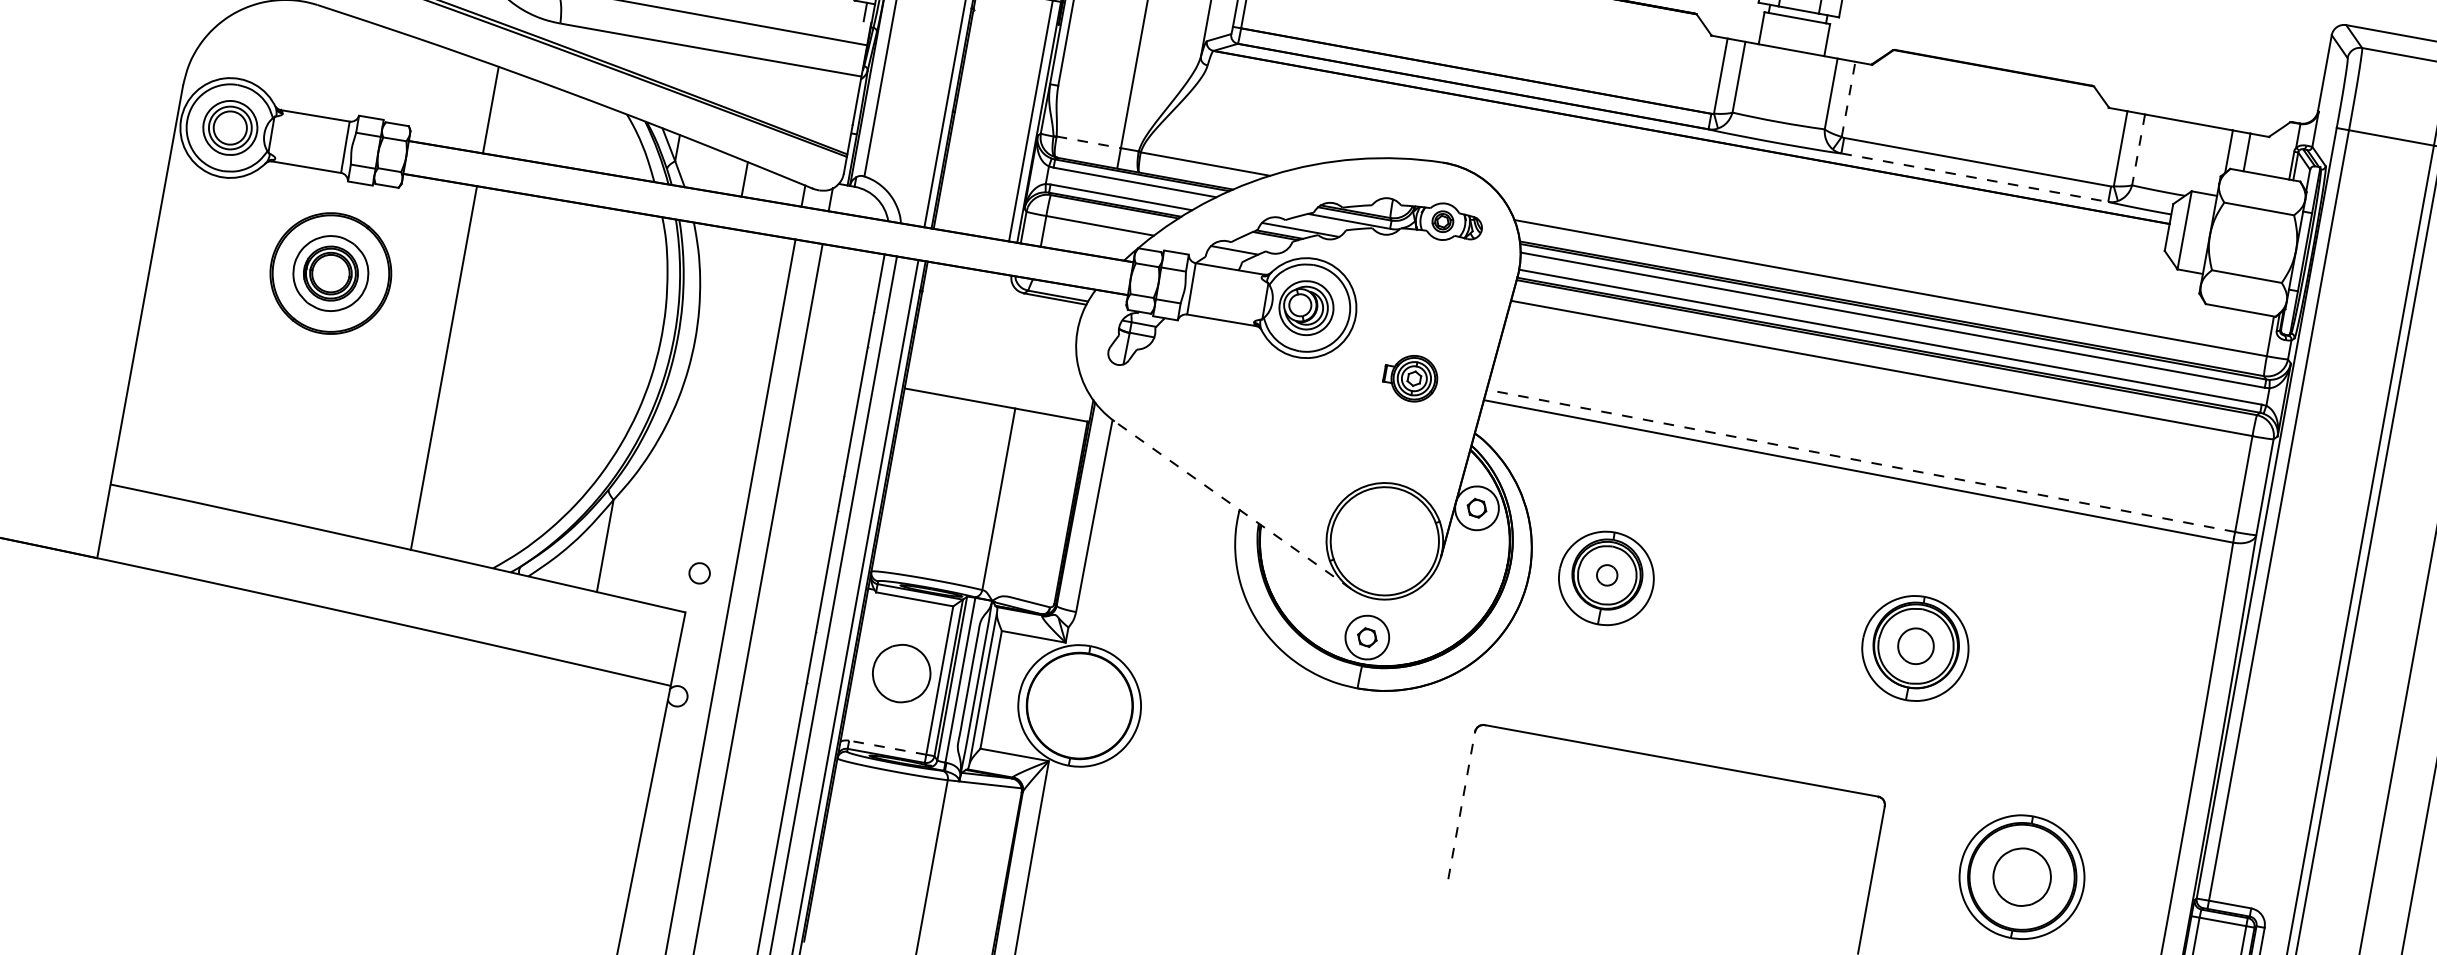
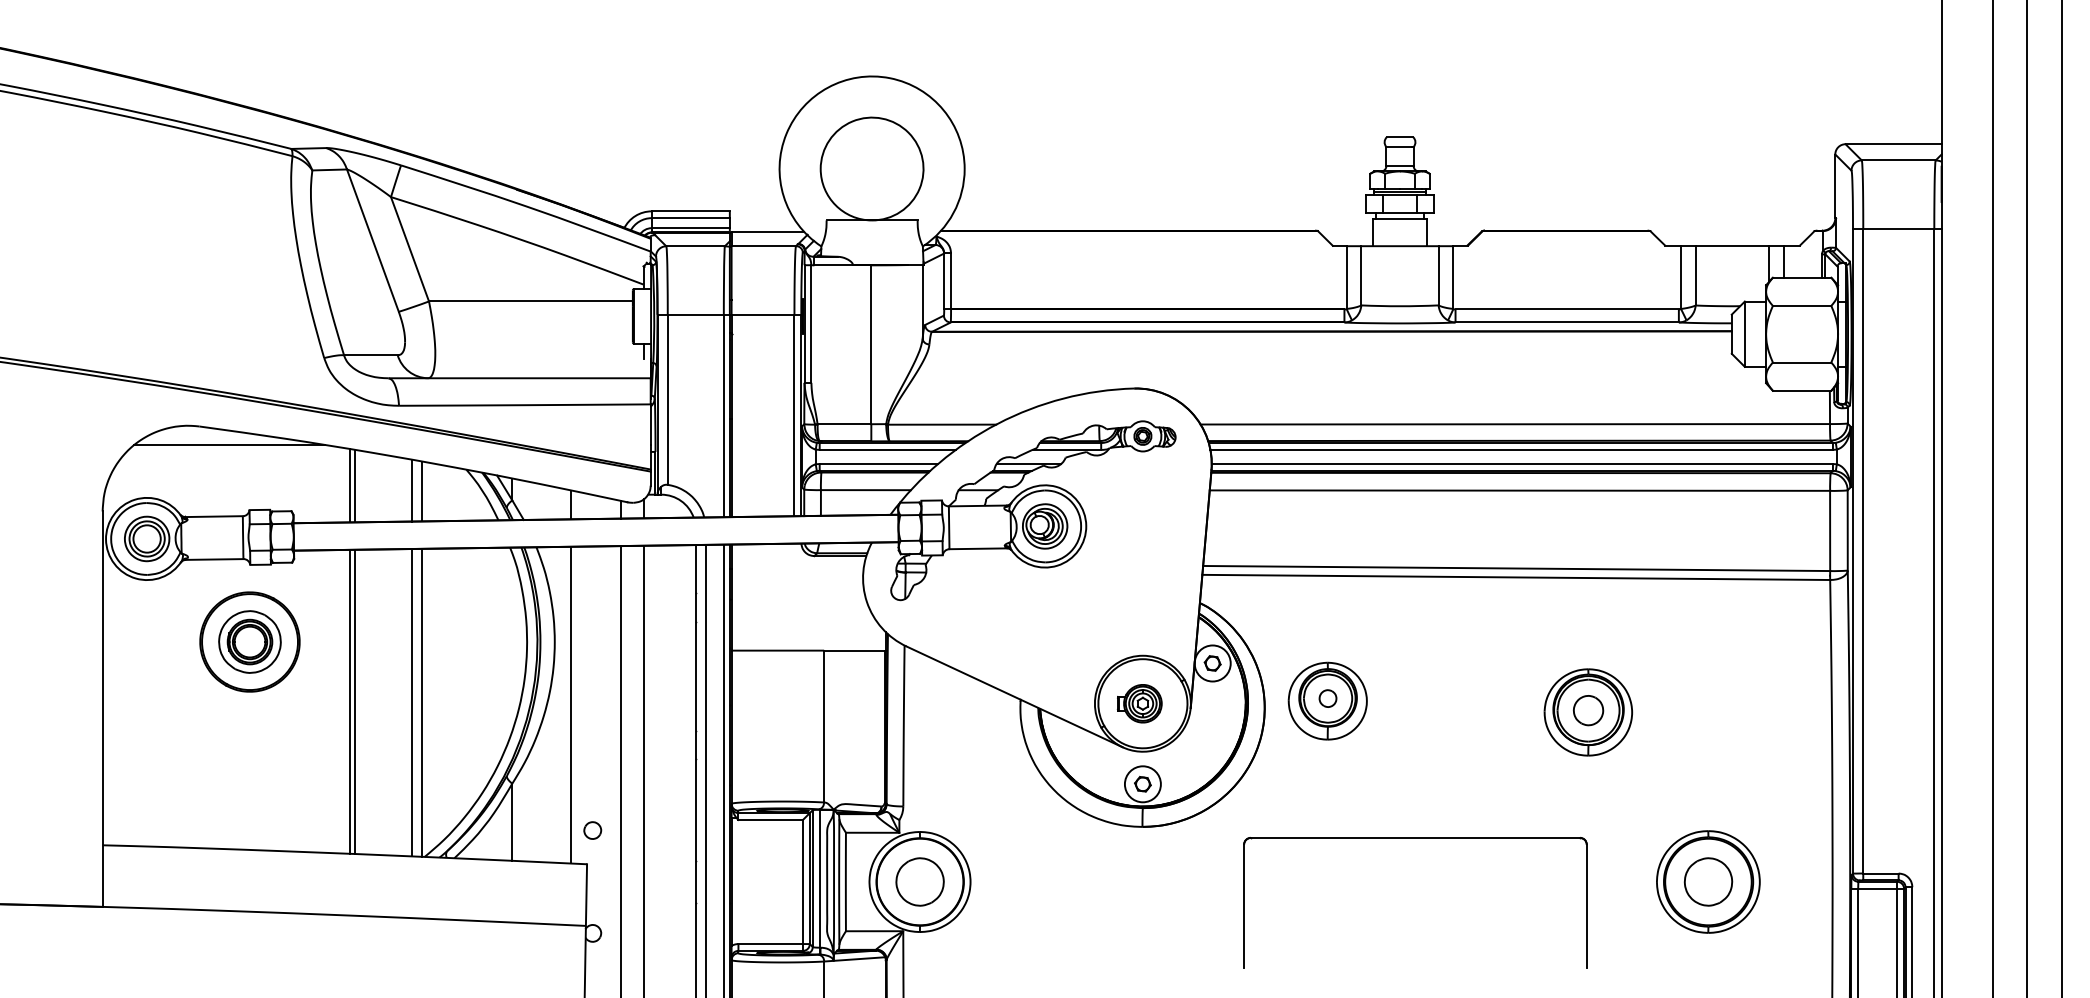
line: (349, 34) -> (229, 445), added
line: (1848, 99) -> (1453, 277), dashed -> solid
line: (483, 108) -> (349, 485), added
line: (558, 127) -> (412, 490), added
line: (568, 130) -> (421, 491), added
line: (1088, 142) -> (844, 424), dashed -> solid
line: (2138, 149) -> (1695, 275), dashed -> solid
line: (1975, 177) -> (1567, 322), dashed -> solid
line: (436, 366) -> (349, 701), added
part: (1410, 377) -> (1139, 703), moved
line: (512, 381) -> (412, 702), added
line: (522, 383) -> (421, 702), added
line: (701, 418) -> (571, 704), added
line: (1860, 460) -> (1516, 568), dashed -> solid
line: (1232, 504) -> (1014, 696), dashed -> solid
part: (901, 672) -> (919, 881), moved
line: (887, 748) -> (770, 944), dashed -> solid
line: (1462, 805) -> (1244, 906), dashed -> solid

